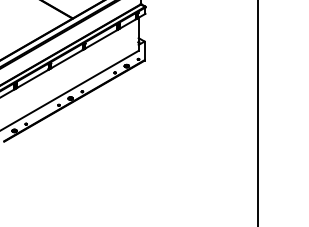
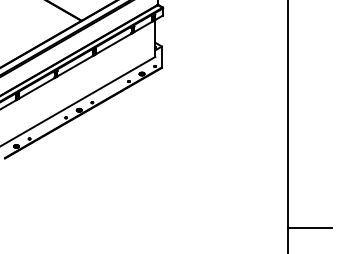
line: (277, 204) -> (310, 228), added

